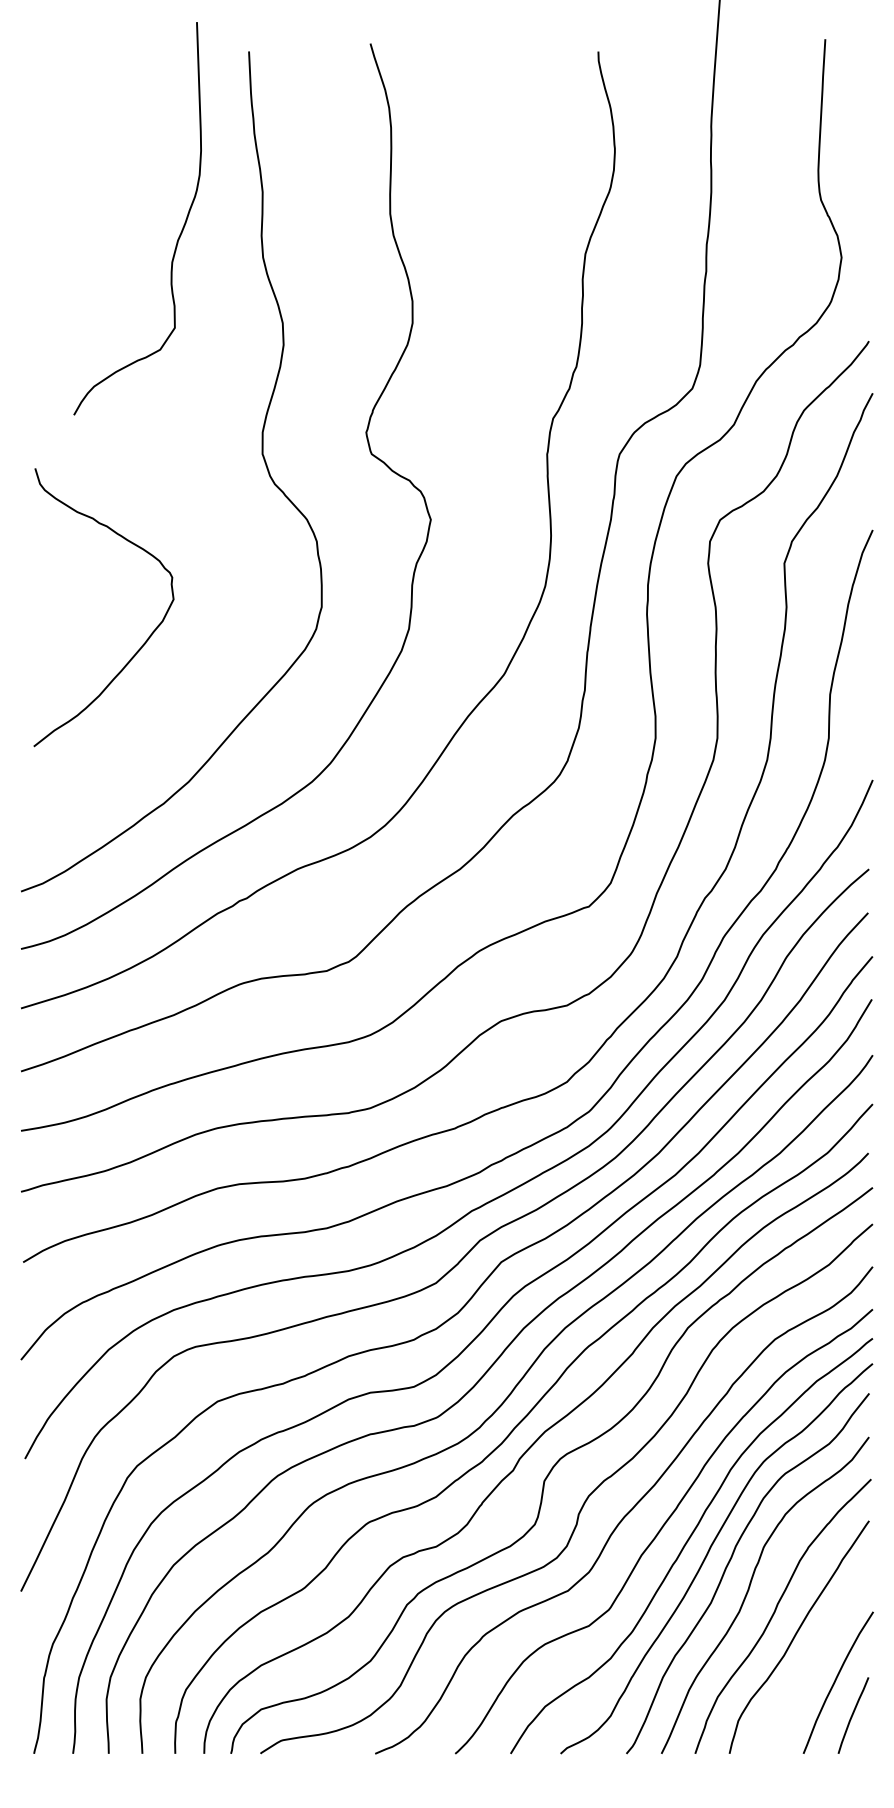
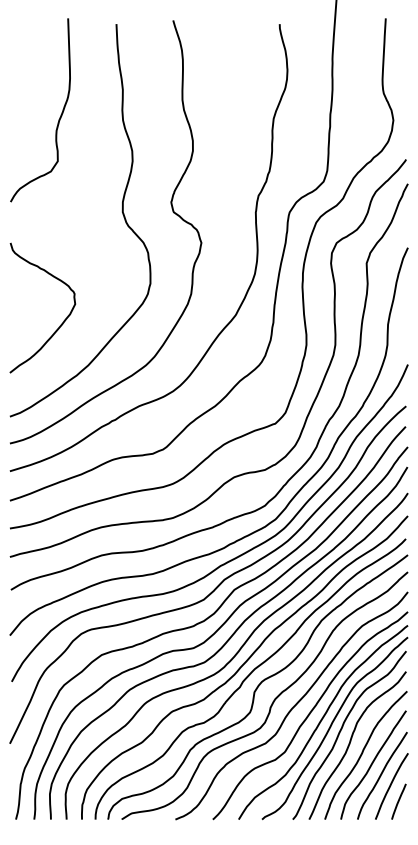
curve: (176, 238) -> (58, 119), moved
curve: (148, 634) -> (63, 320), moved
curve: (818, 1657) -> (382, 774), added

